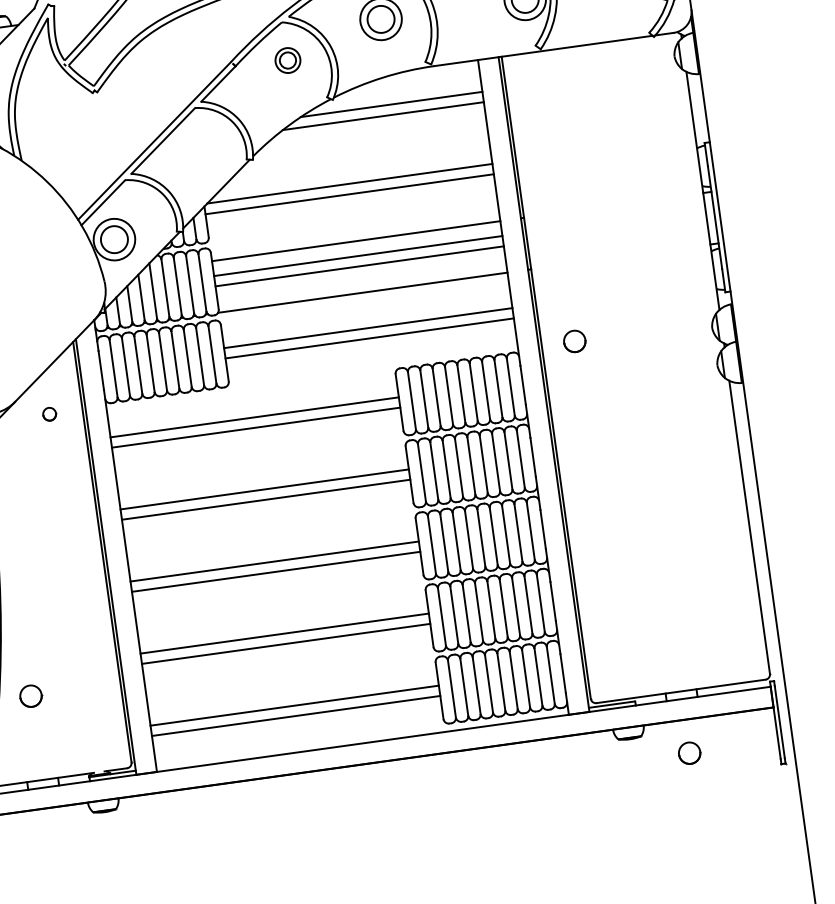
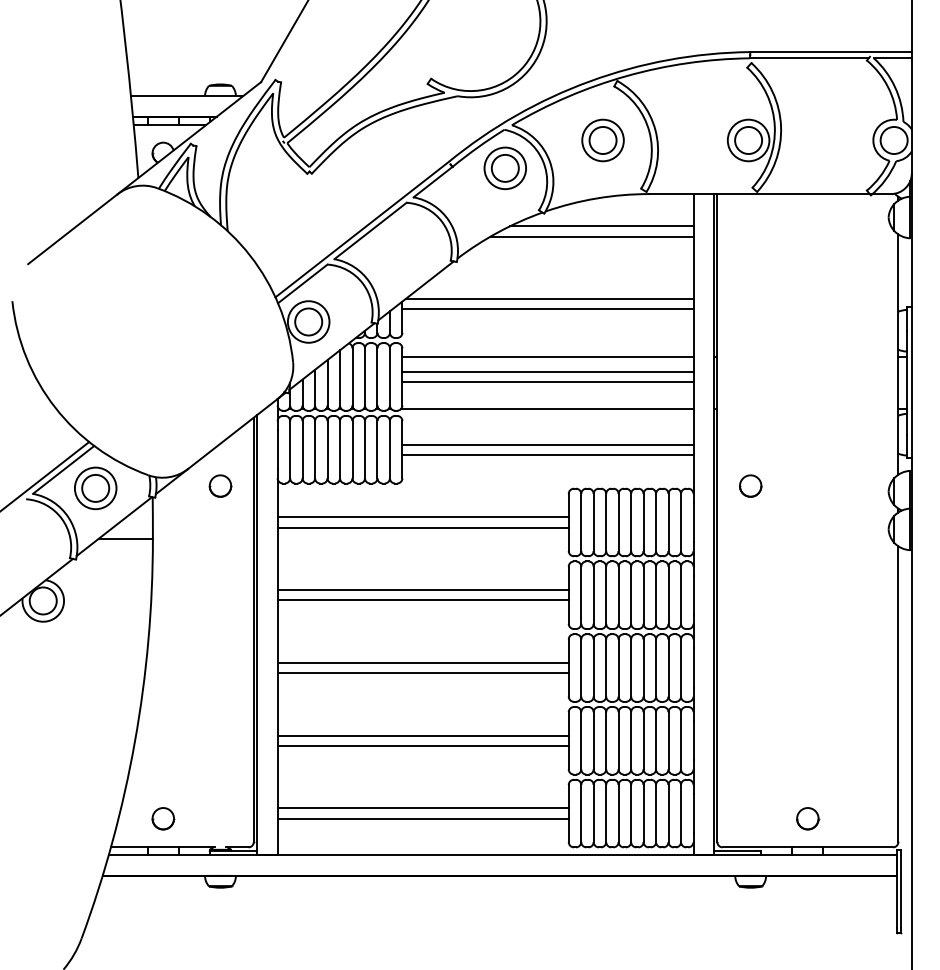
part: (287, 60) -> (504, 168), size x1.67
part: (49, 413) -> (220, 485), size x1.67
part: (31, 695) -> (163, 818), moved
part: (690, 752) -> (808, 818), moved

